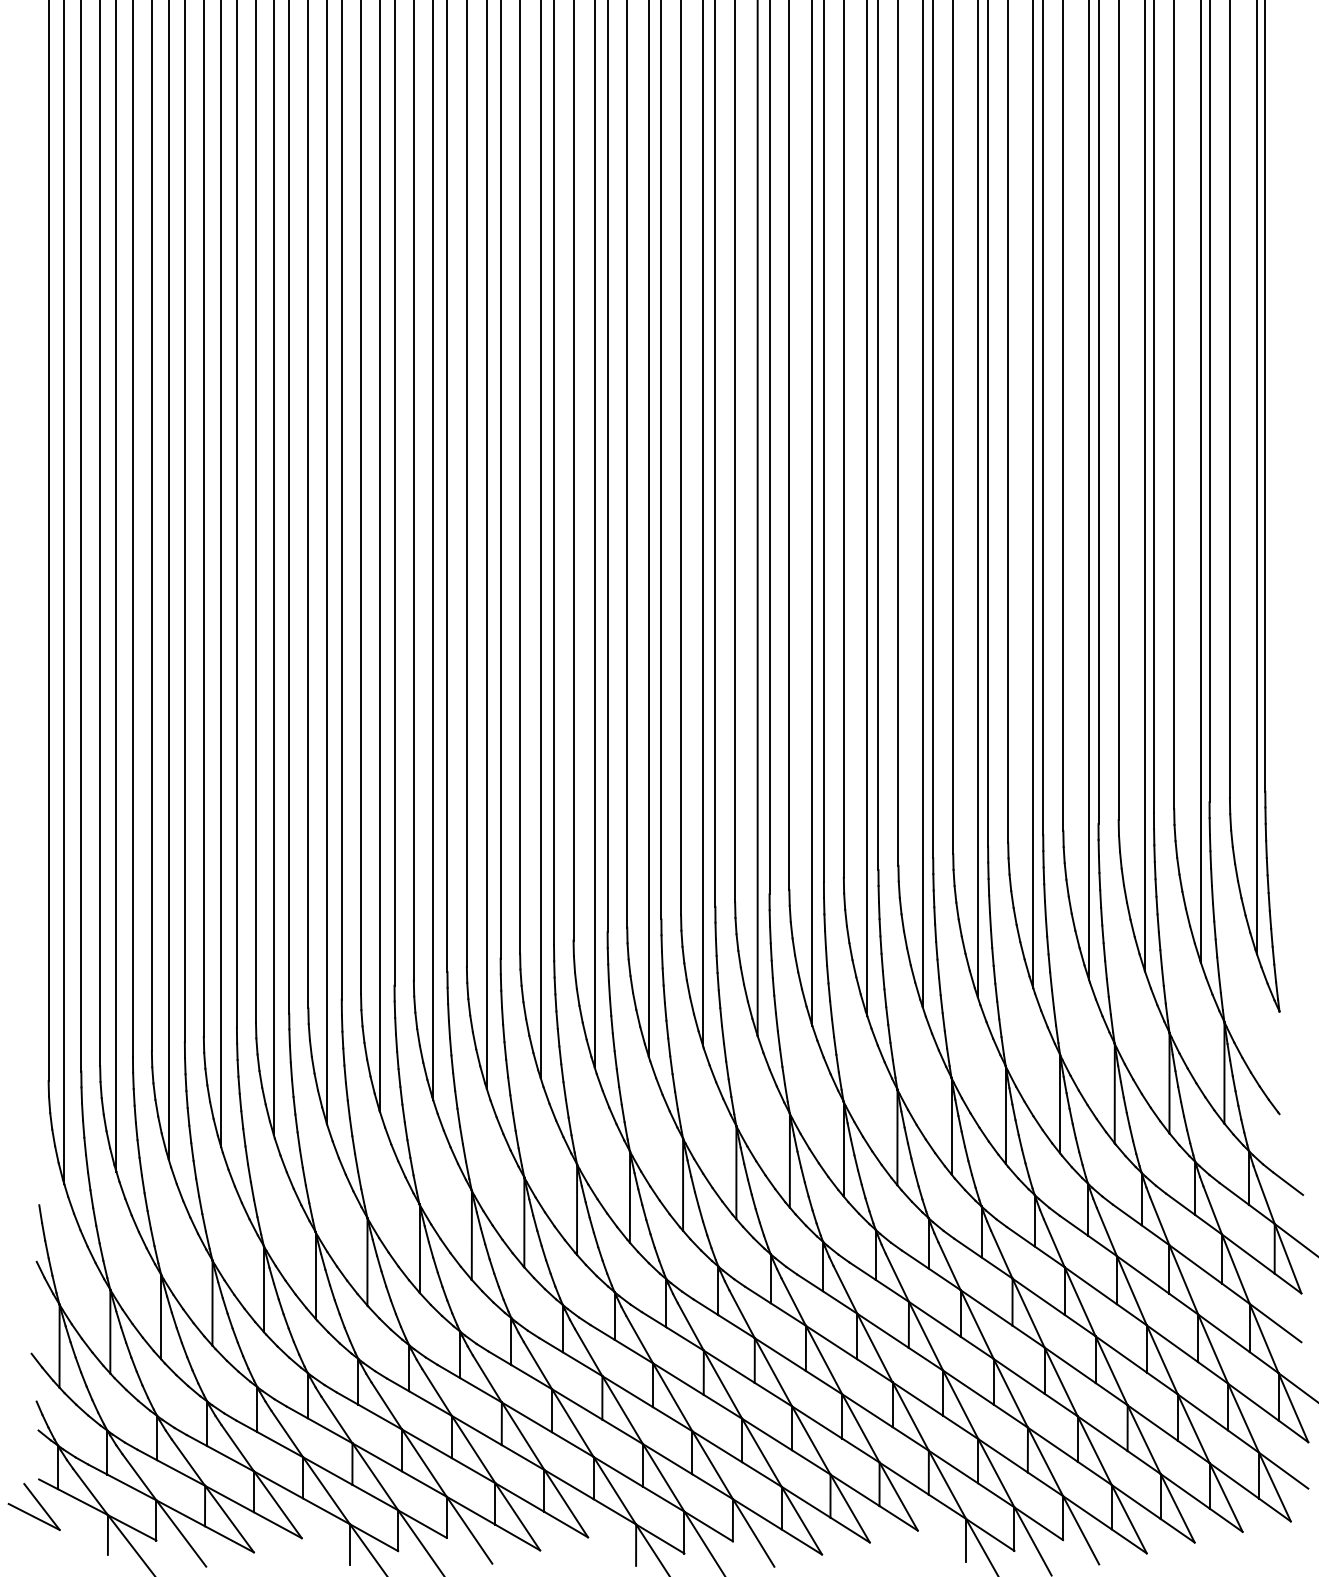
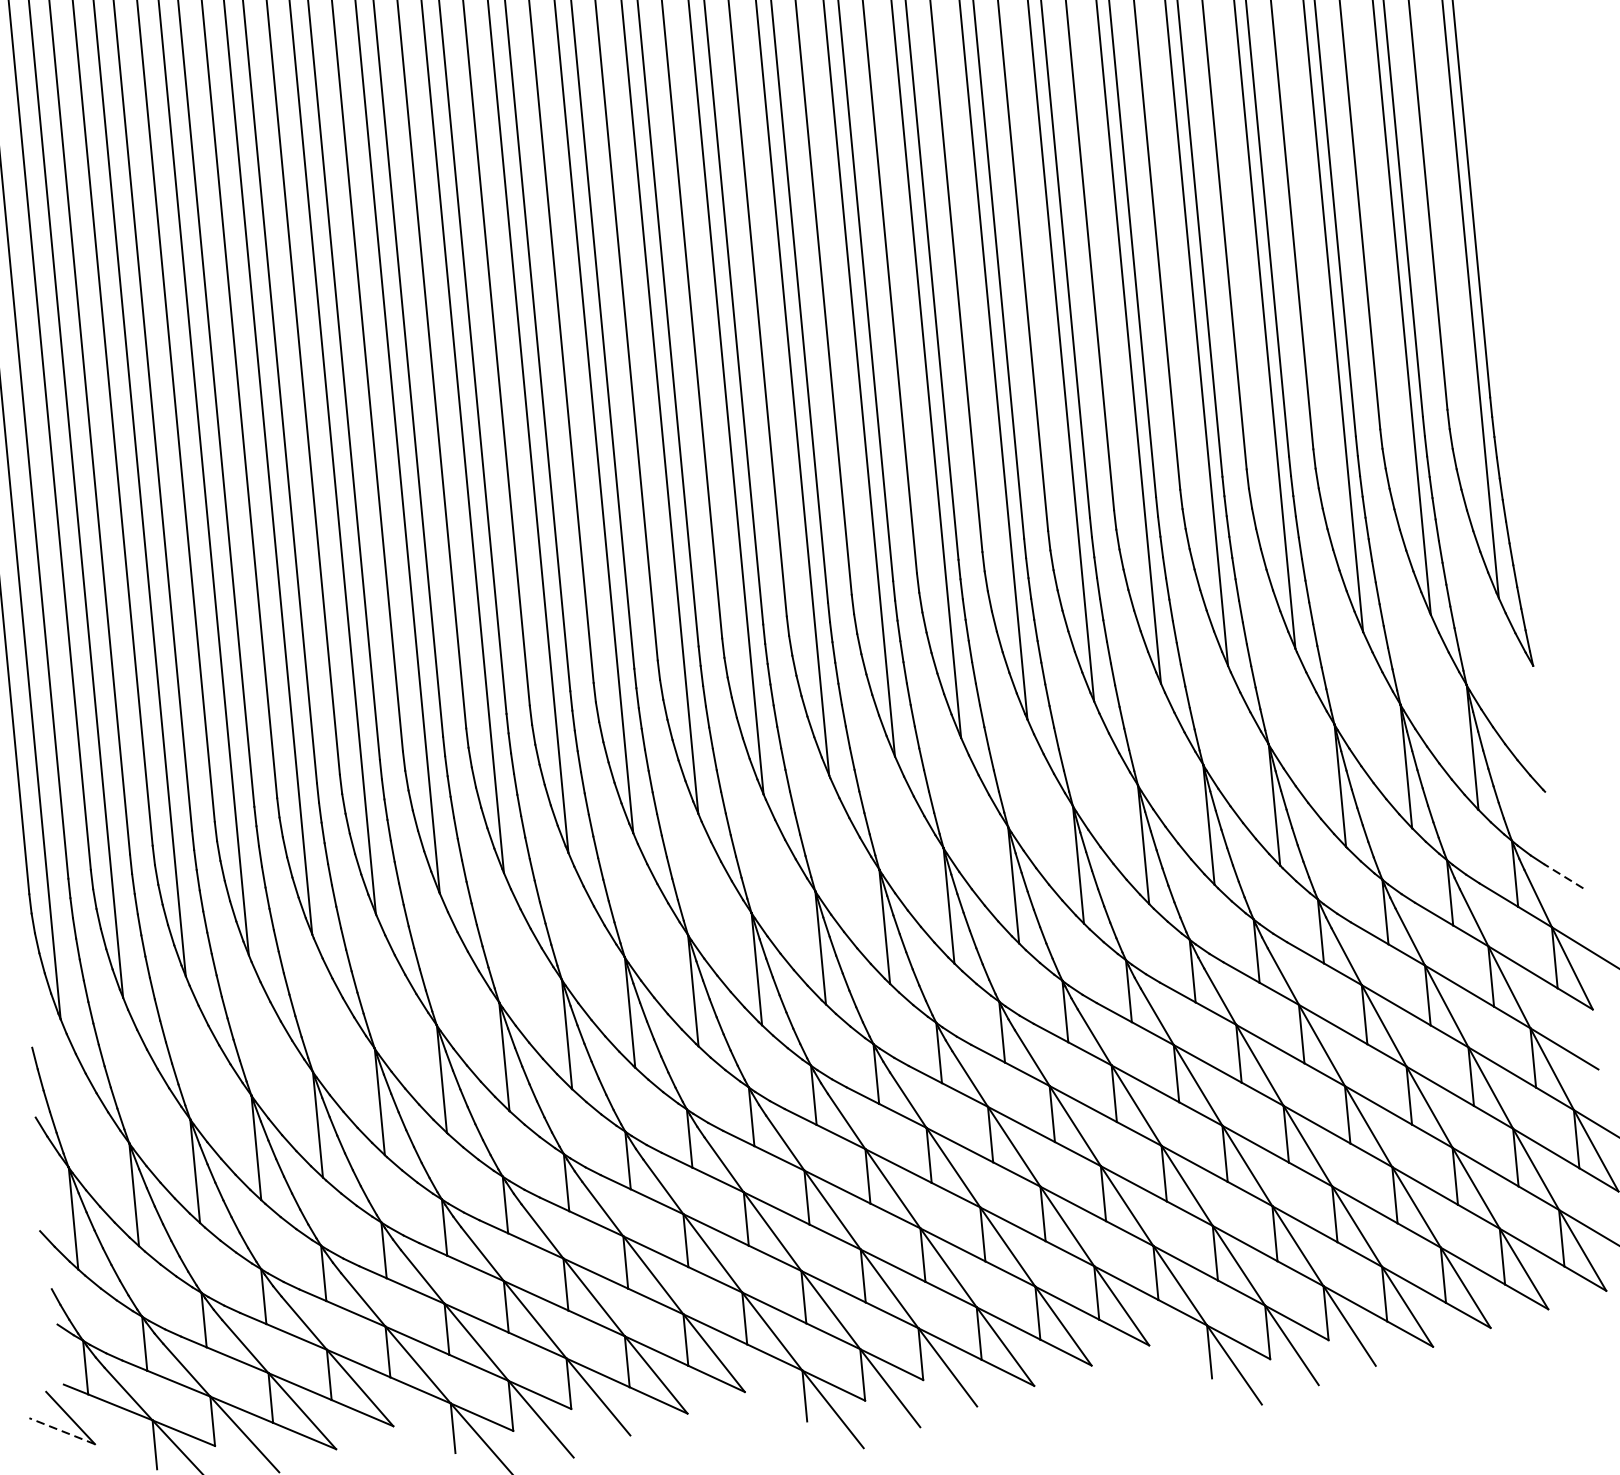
line: (1288, 1183) -> (1564, 875), solid -> dashed
line: (34, 1516) -> (62, 1430), solid -> dashed

